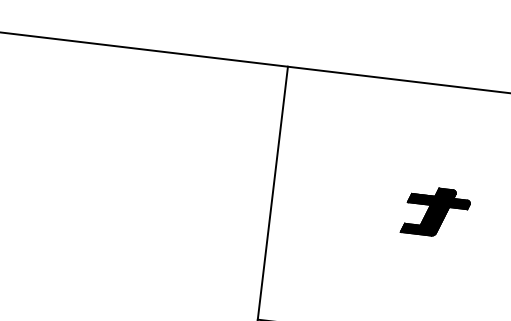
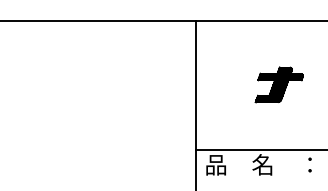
part: (434, 211) -> (278, 84), size x1.43

